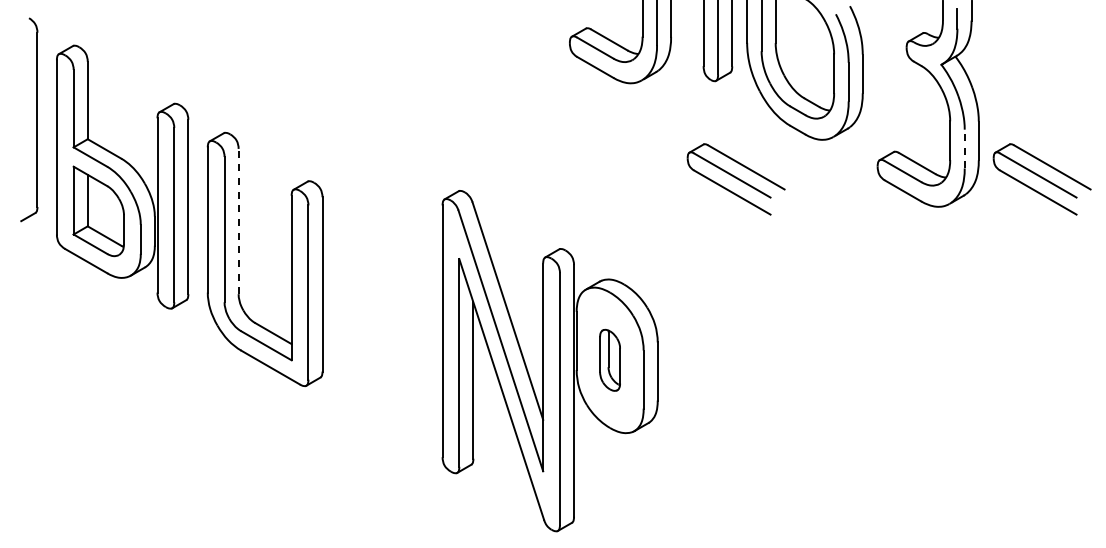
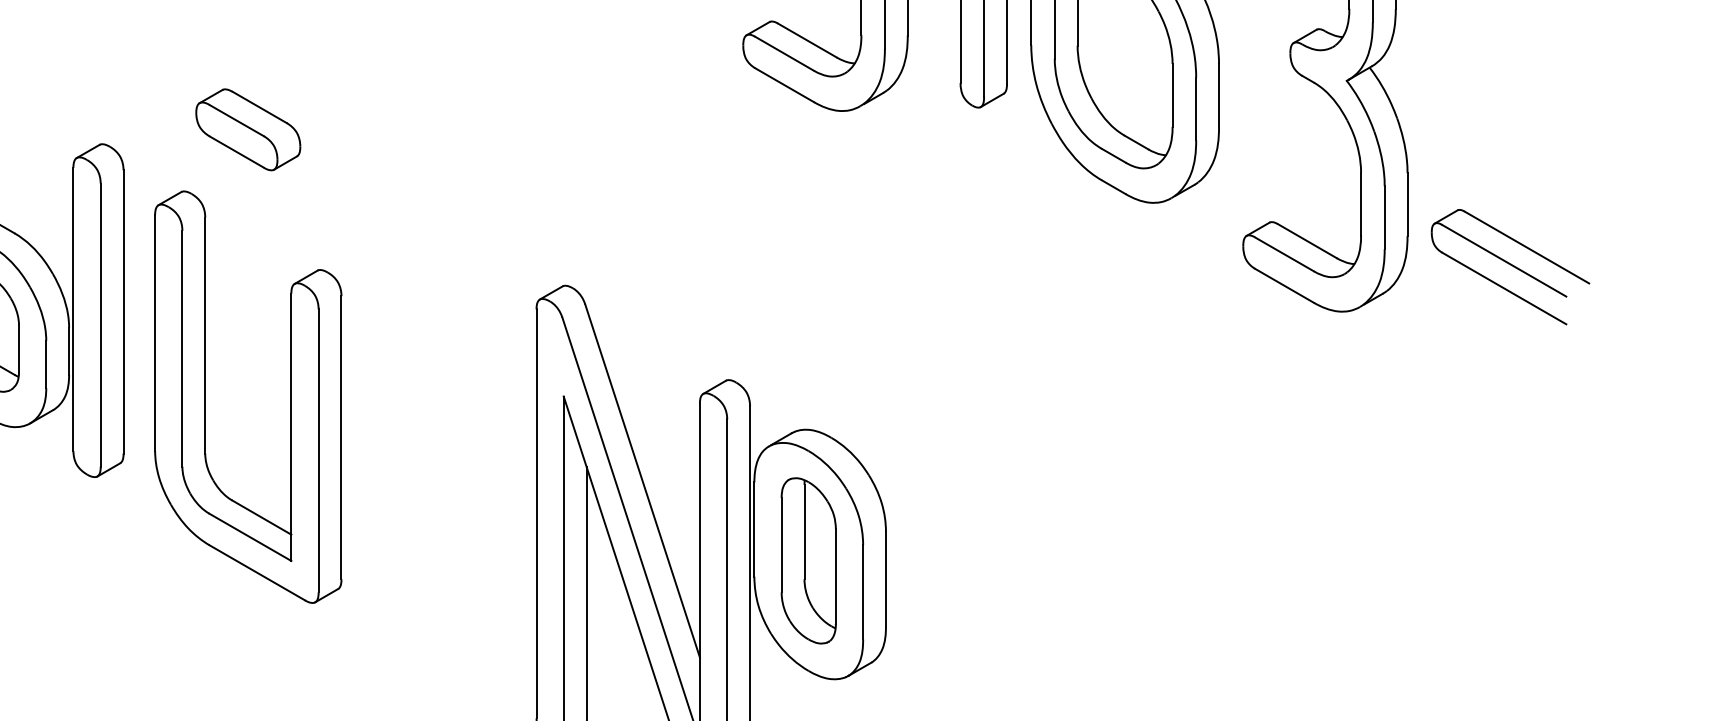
part: (265, 94) -> (248, 129), added
line: (964, 148) -> (1384, 216), dashed -> solid
part: (735, 179) -> (1012, 267), removed
line: (238, 221) -> (205, 335), dashed -> solid
part: (609, 360) -> (807, 561), size x1.67

